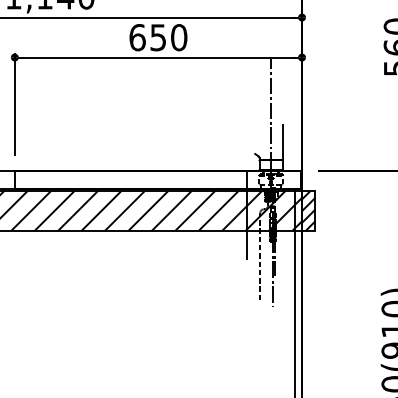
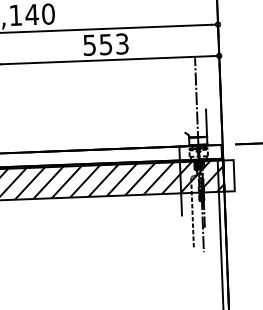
text: (158, 37) -> (106, 44), 650 -> 553
hatch: (308, 210) -> (228, 175), removed

